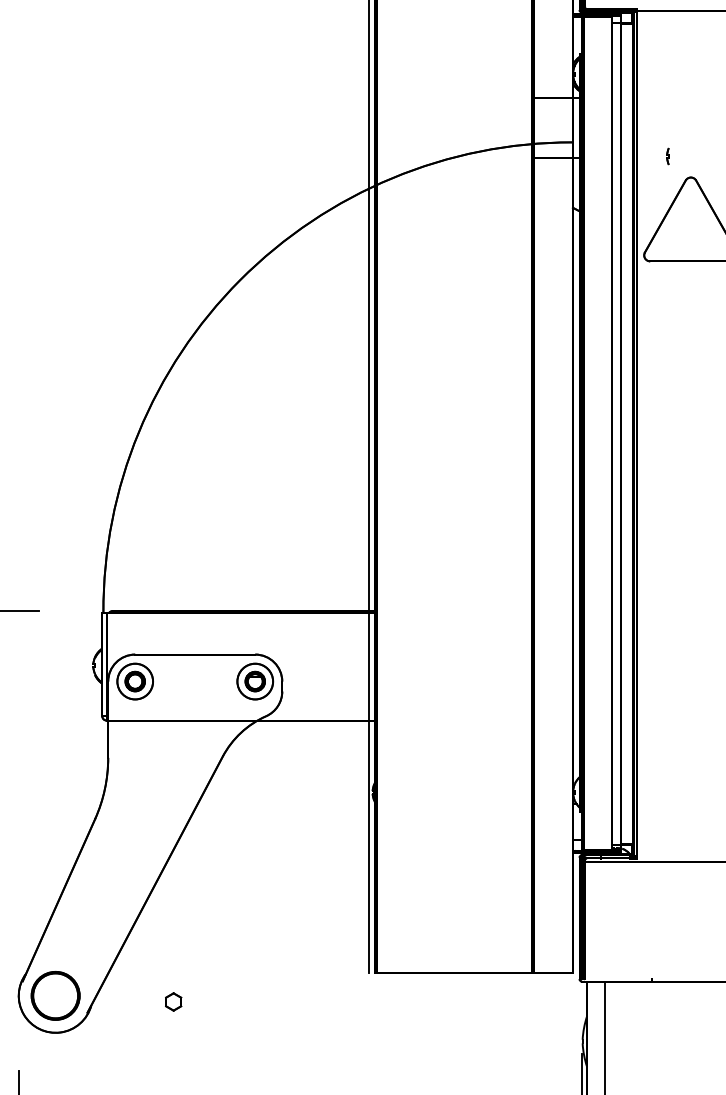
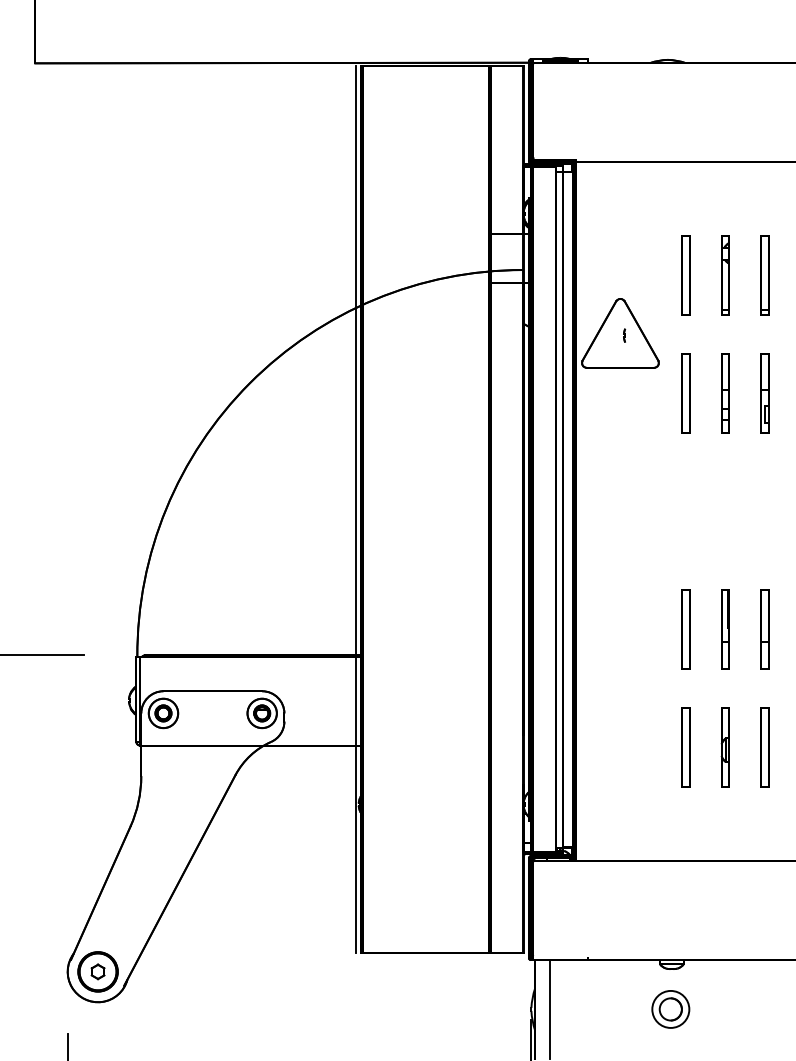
part: (667, 156) -> (624, 335), moved
part: (172, 1001) -> (97, 971), moved

